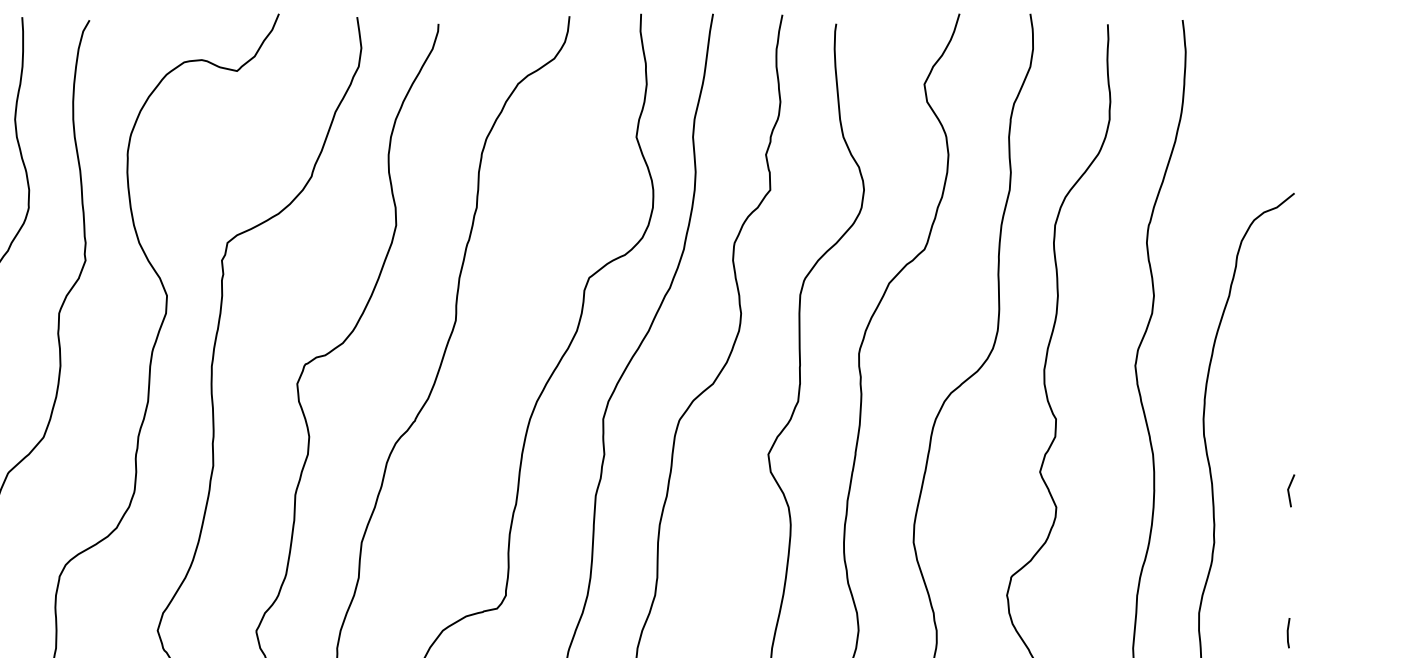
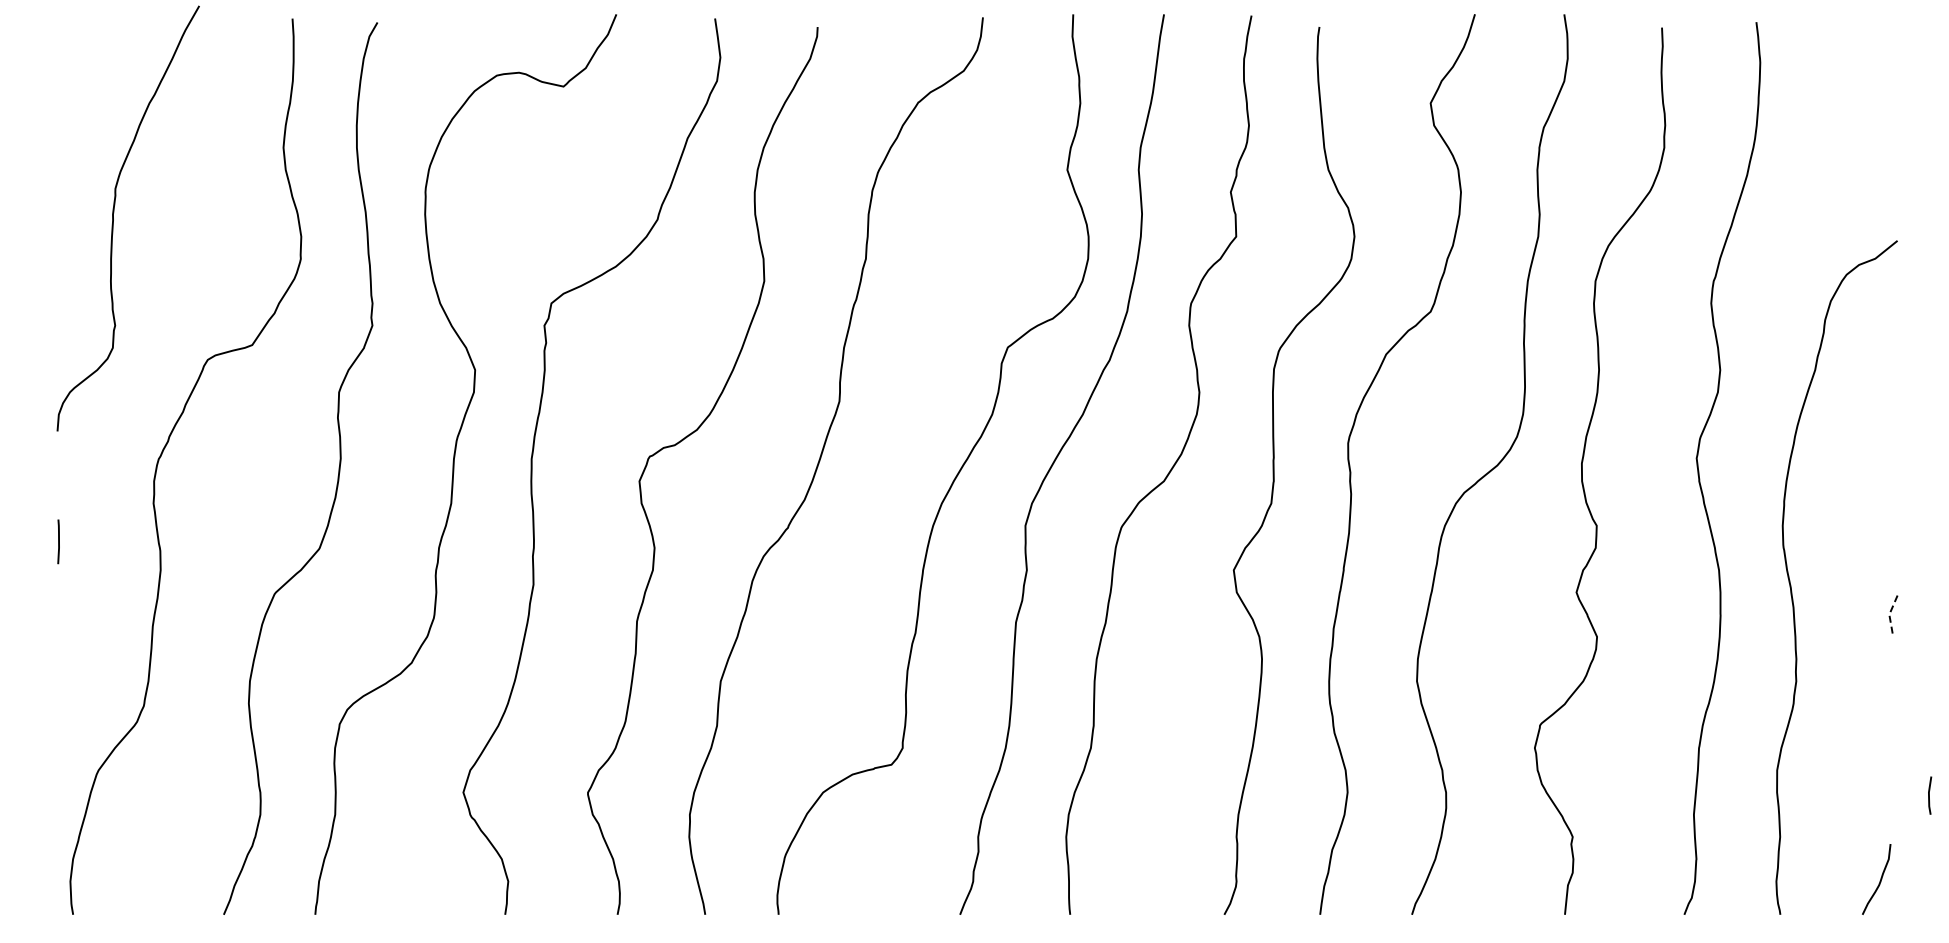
line: (1288, 490) -> (1889, 615), solid -> dashed
line: (1288, 633) -> (1929, 795), moved

